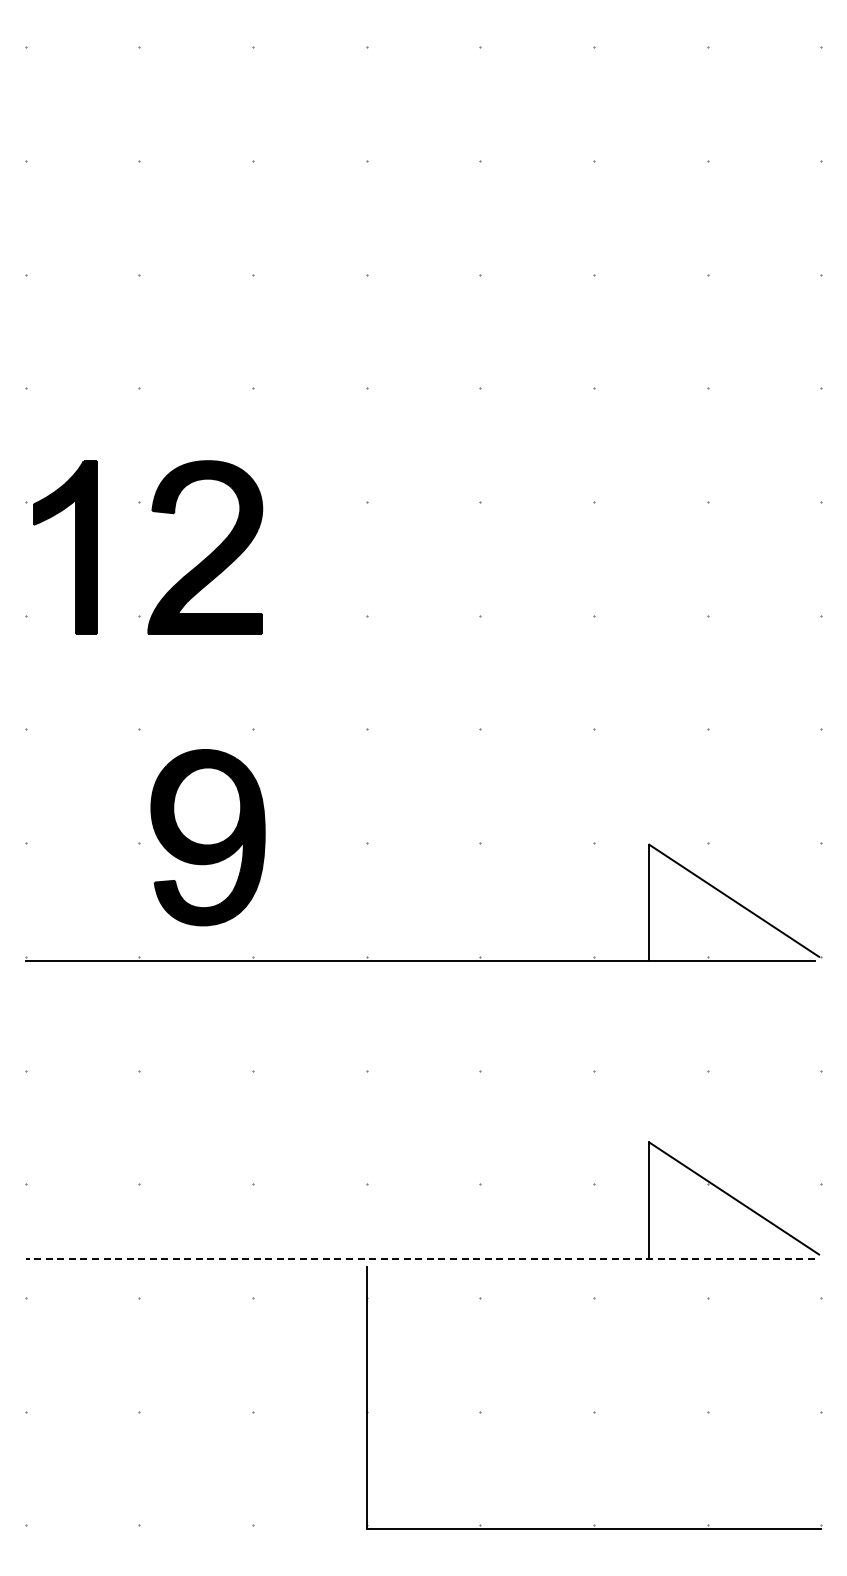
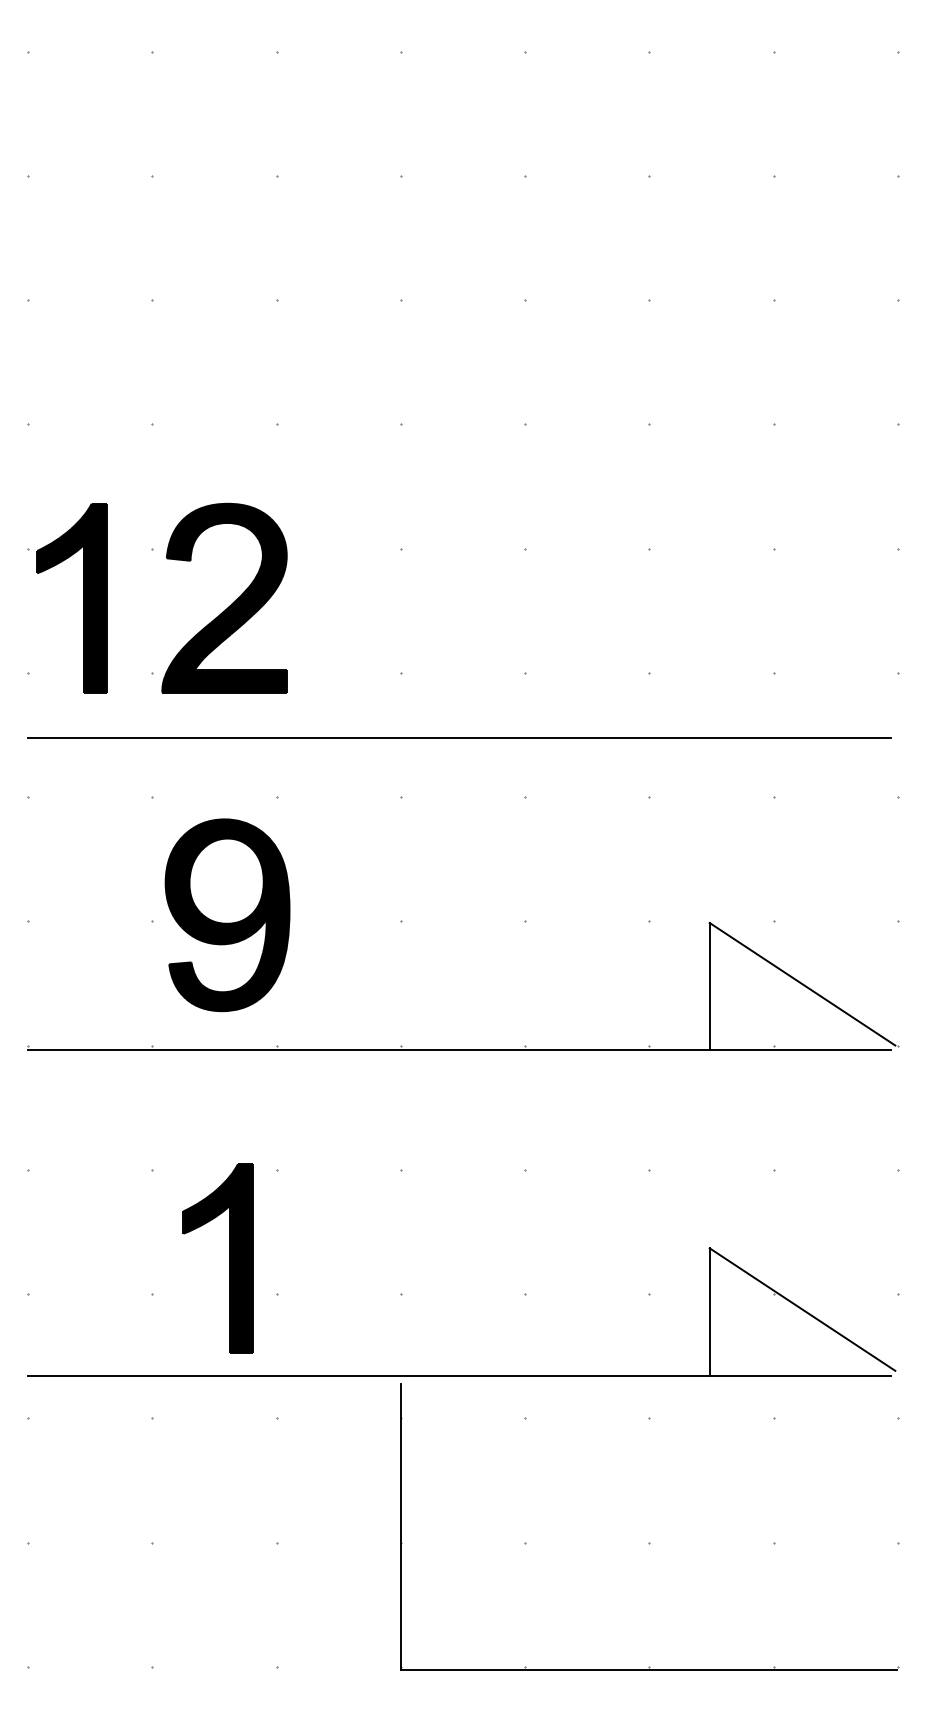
line: (419, 675) -> (458, 738), added
part: (209, 1151) -> (229, 1258), added
line: (420, 1258) -> (459, 1375), dashed -> solid

